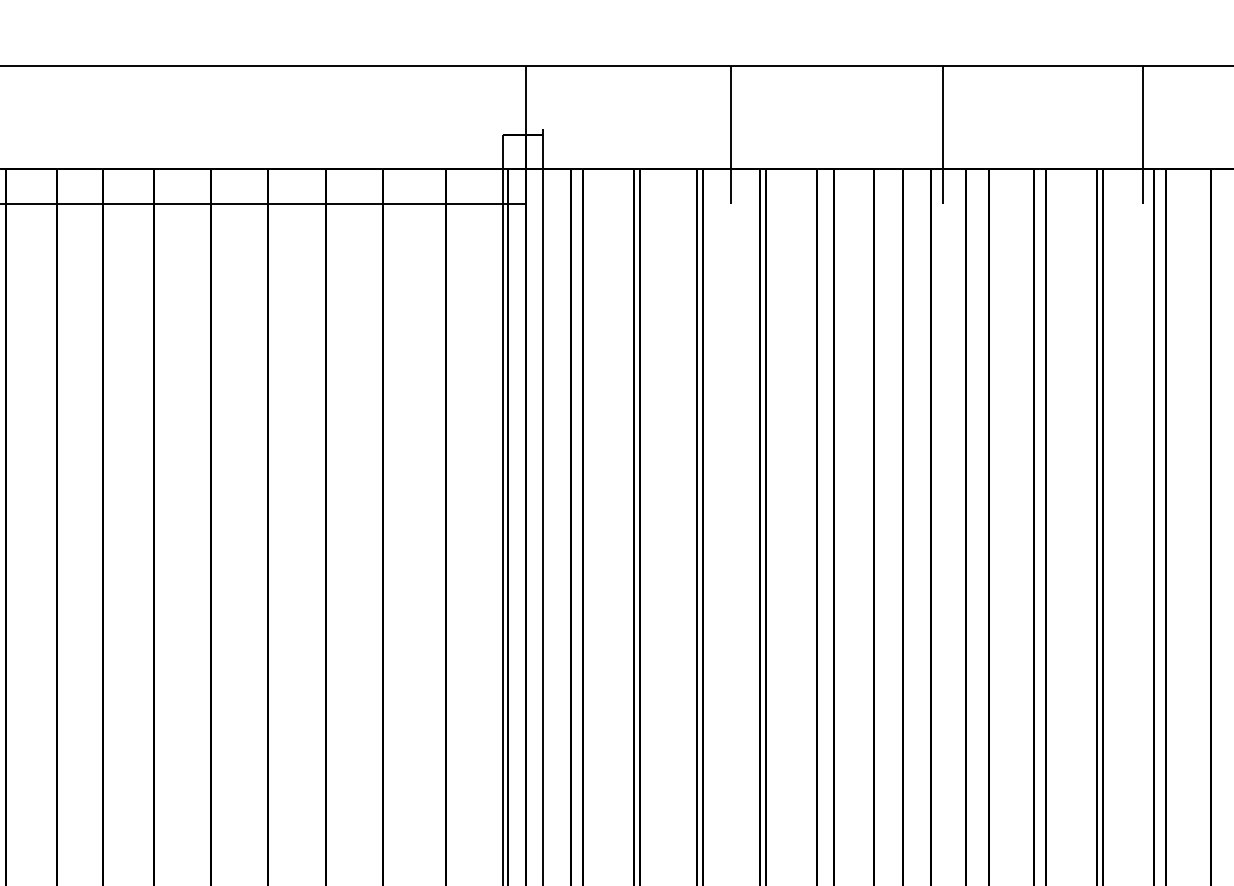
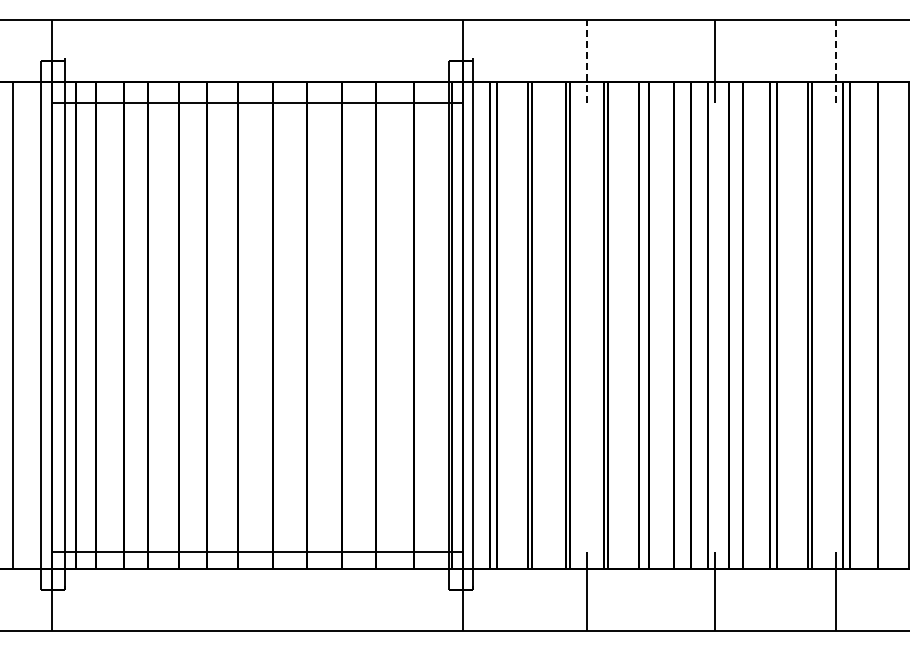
line: (731, 134) -> (587, 60), solid -> dashed
line: (1143, 134) -> (836, 60), solid -> dashed

